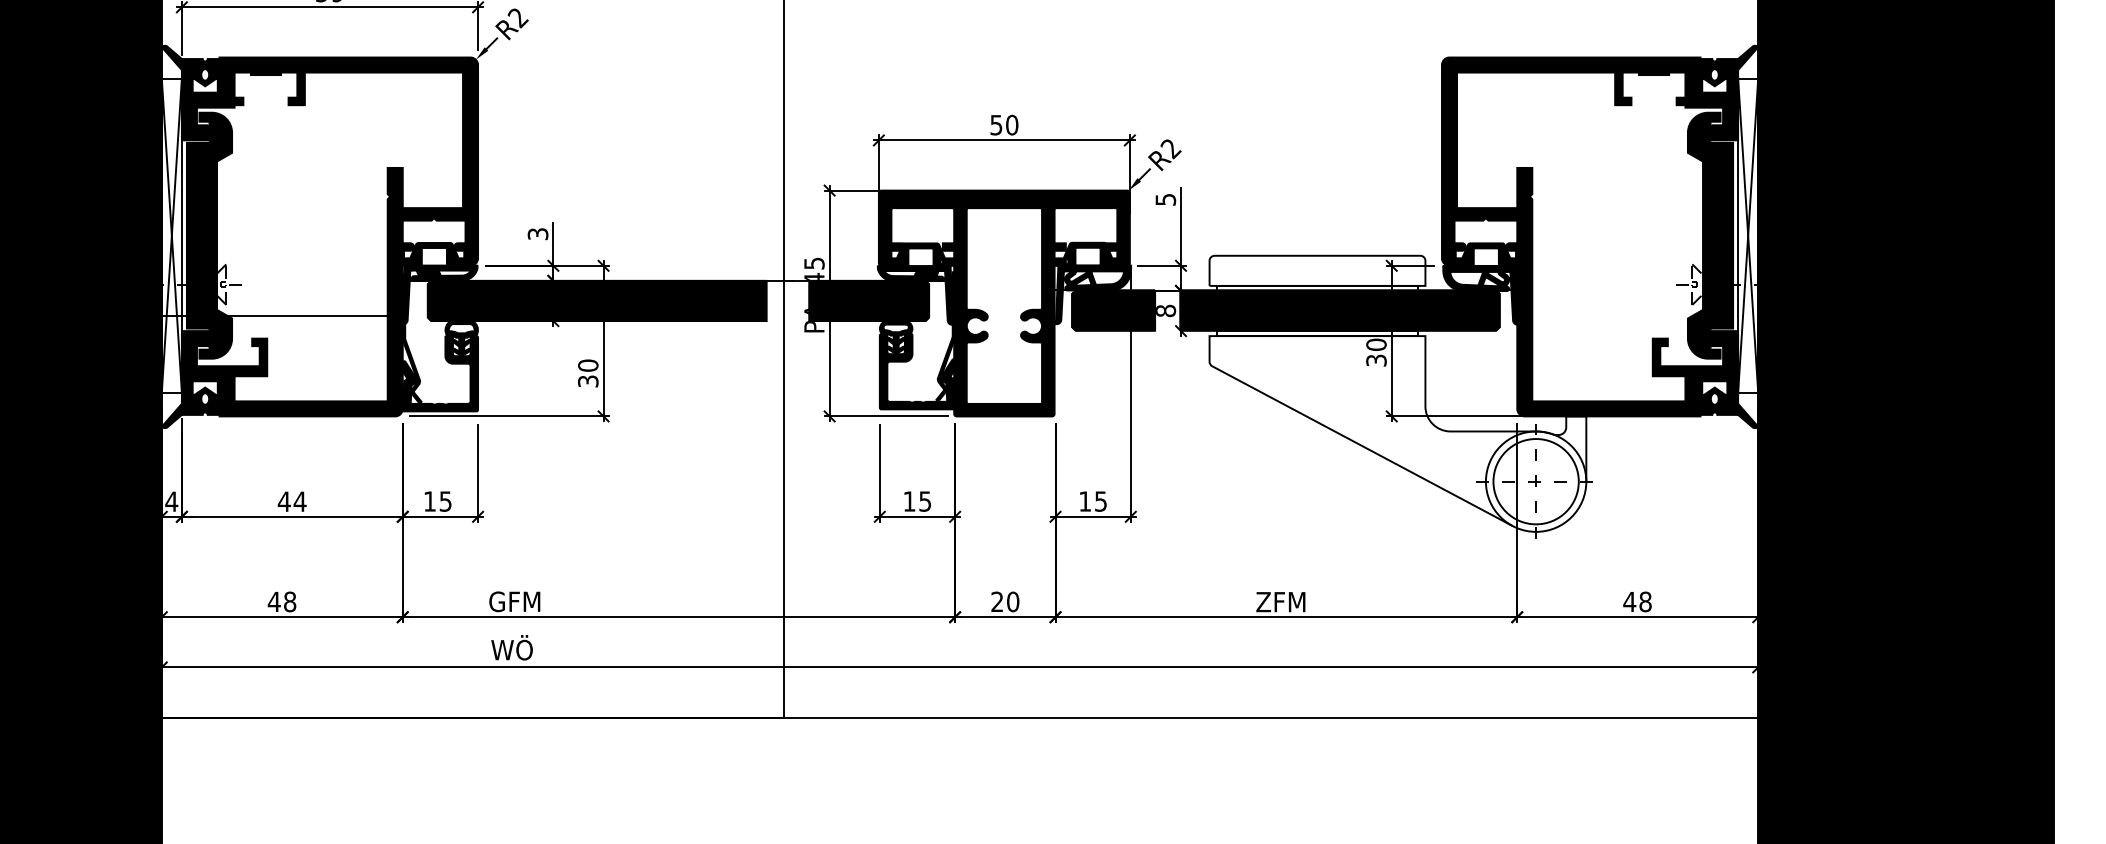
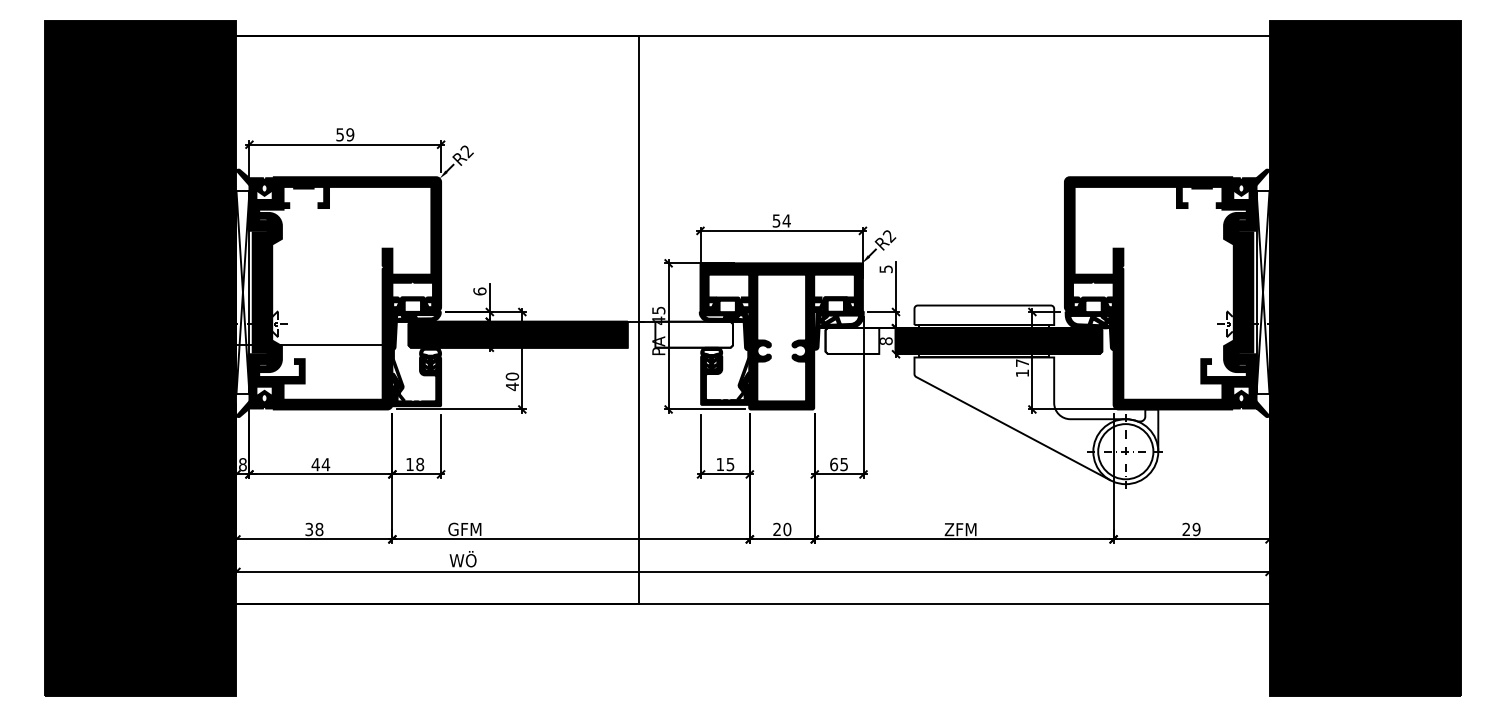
text: (1011, 124) -> (786, 220), 50 -> 54
text: (537, 234) -> (479, 291), 3 -> 6
fill: (868, 300) -> (693, 334), removed
fill: (1113, 309) -> (852, 340), removed
text: (1376, 353) -> (1022, 368), 30 -> 17
text: (588, 380) -> (512, 386), 30 -> 40
text: (171, 501) -> (242, 464), 4 -> 8
text: (446, 501) -> (420, 464), 15 -> 18
text: (1085, 501) -> (834, 464), 15 -> 65
text: (274, 601) -> (309, 529), 48 -> 38
text: (1637, 601) -> (1191, 529), 48 -> 29

